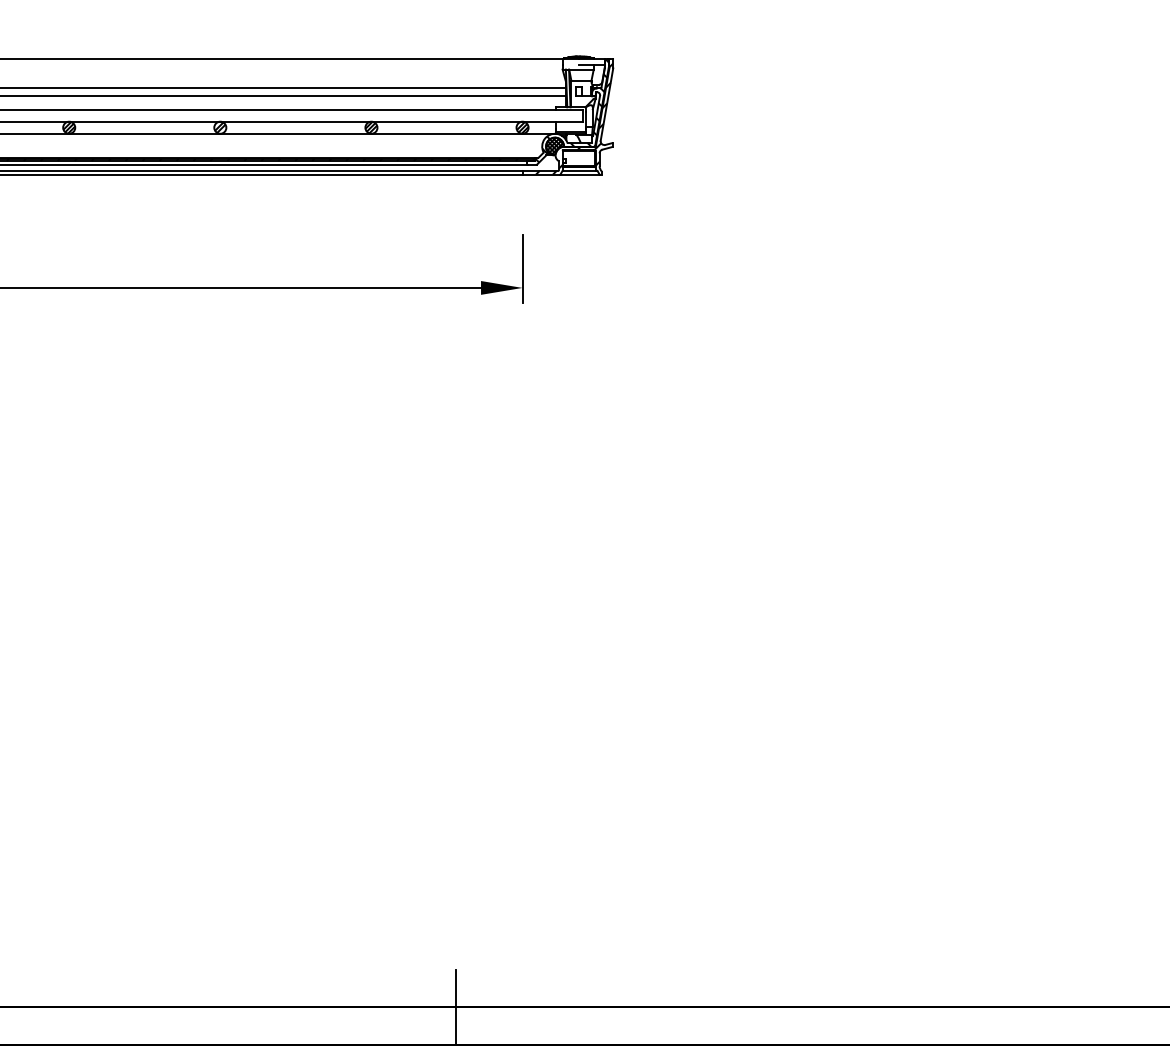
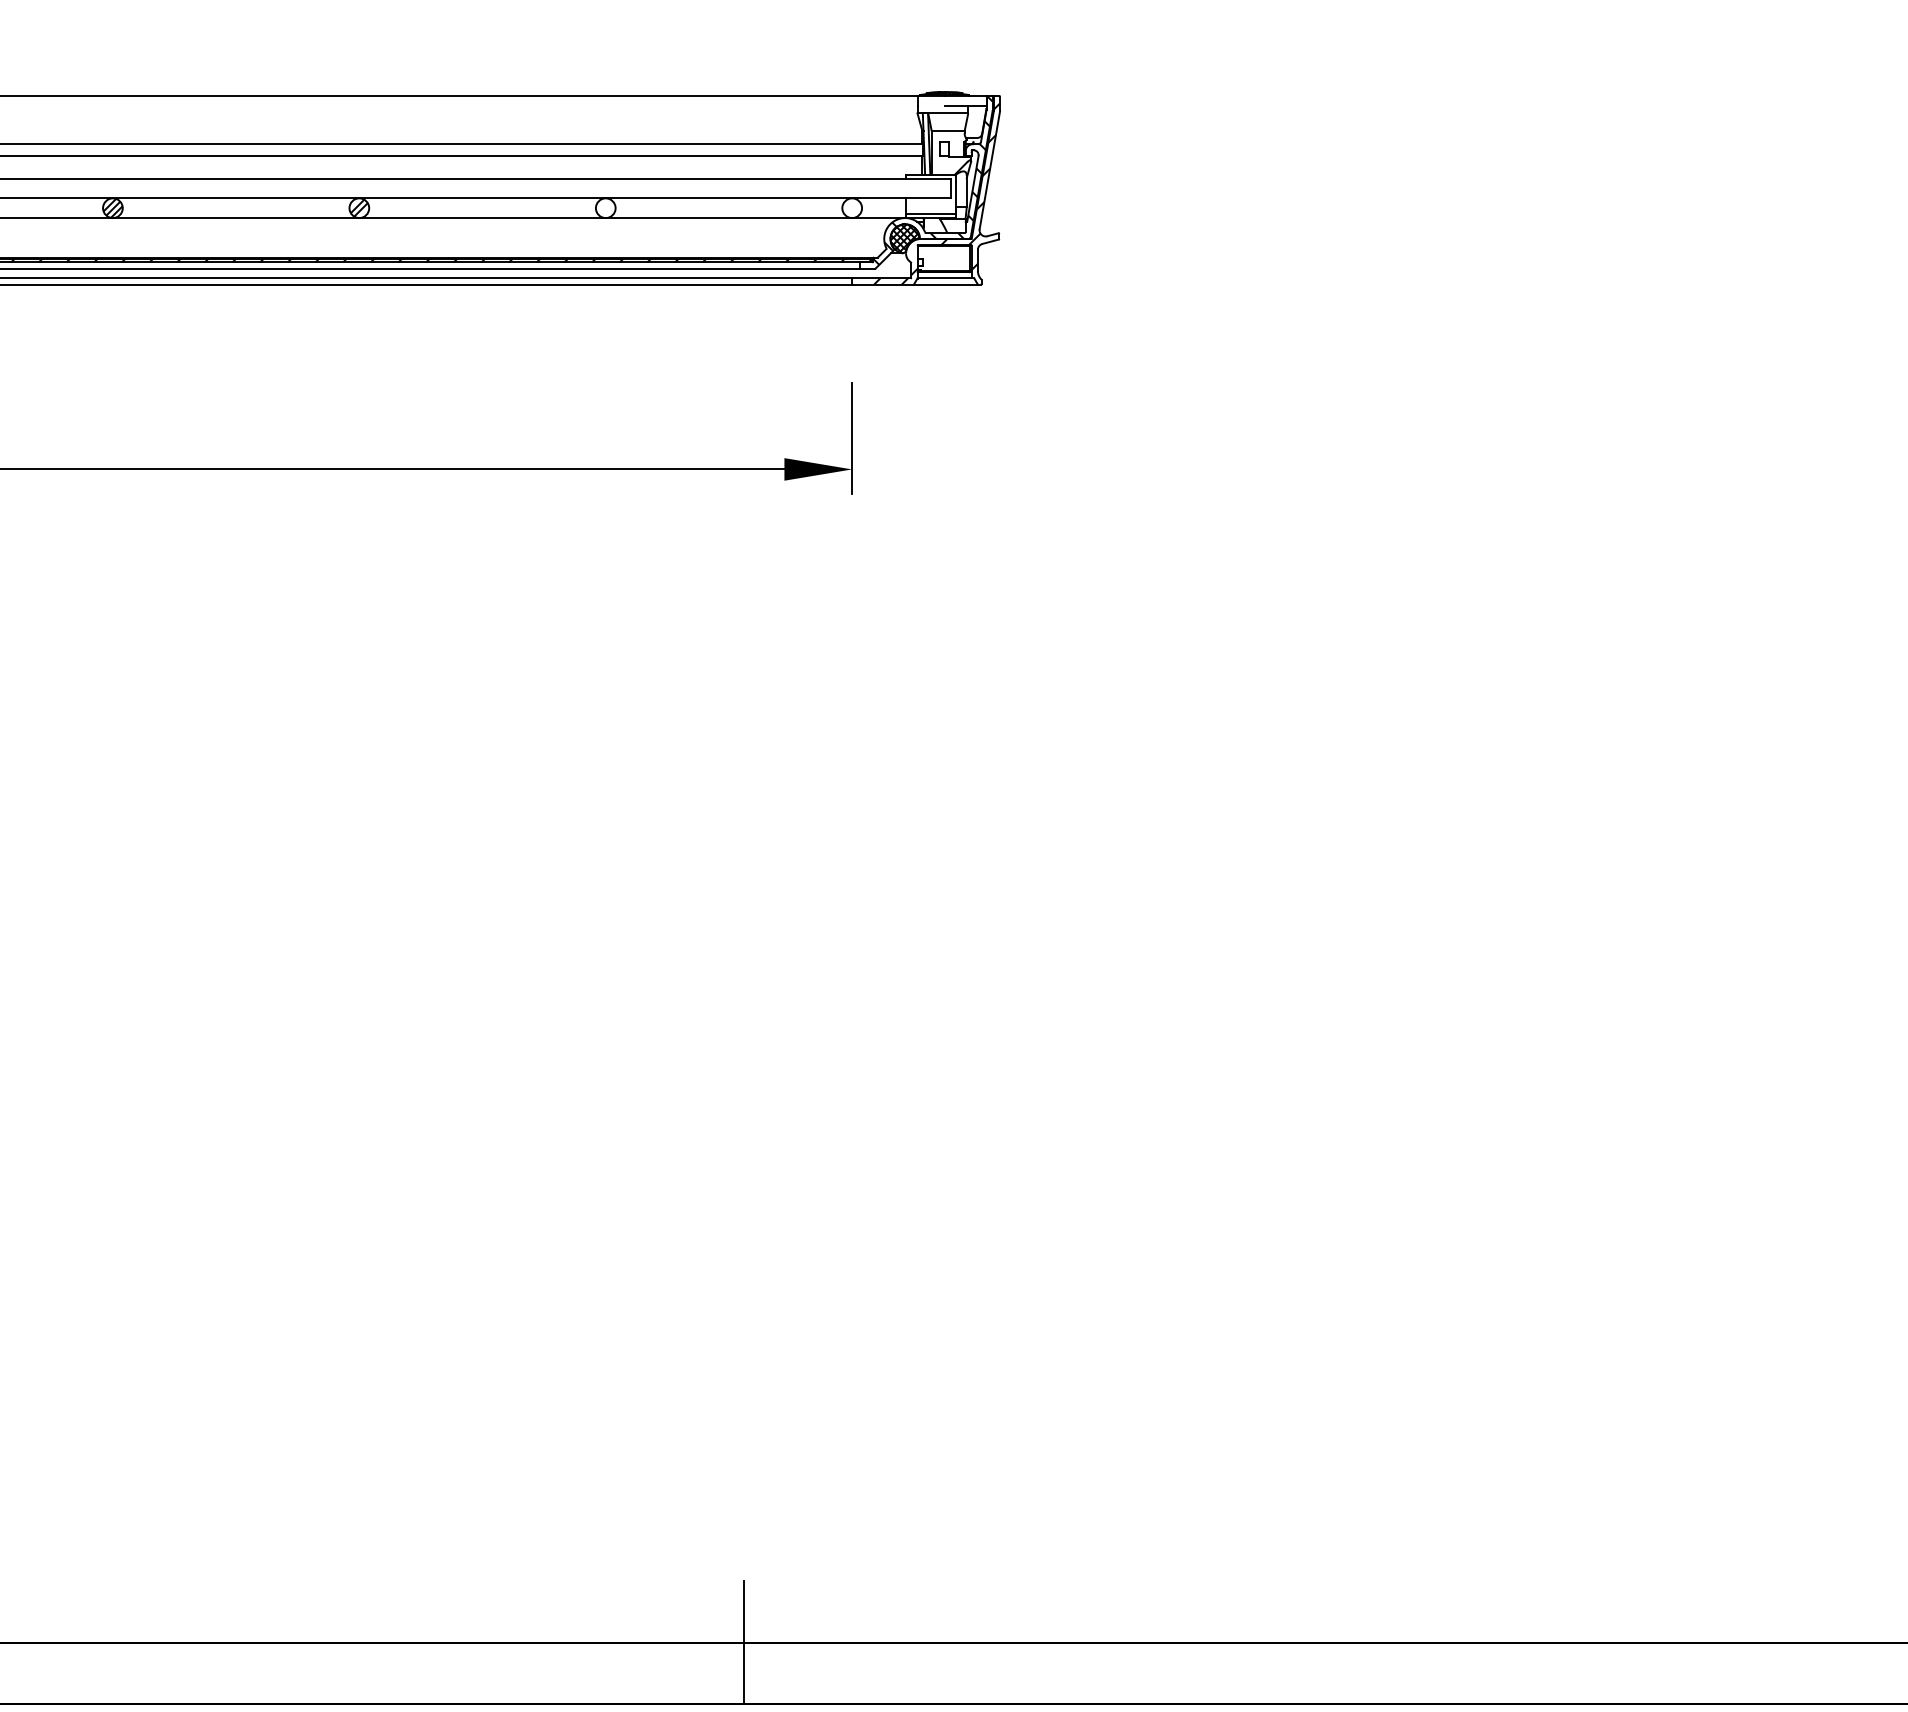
hatch: (371, 127) -> (605, 207), removed
hatch: (522, 127) -> (852, 207), removed

